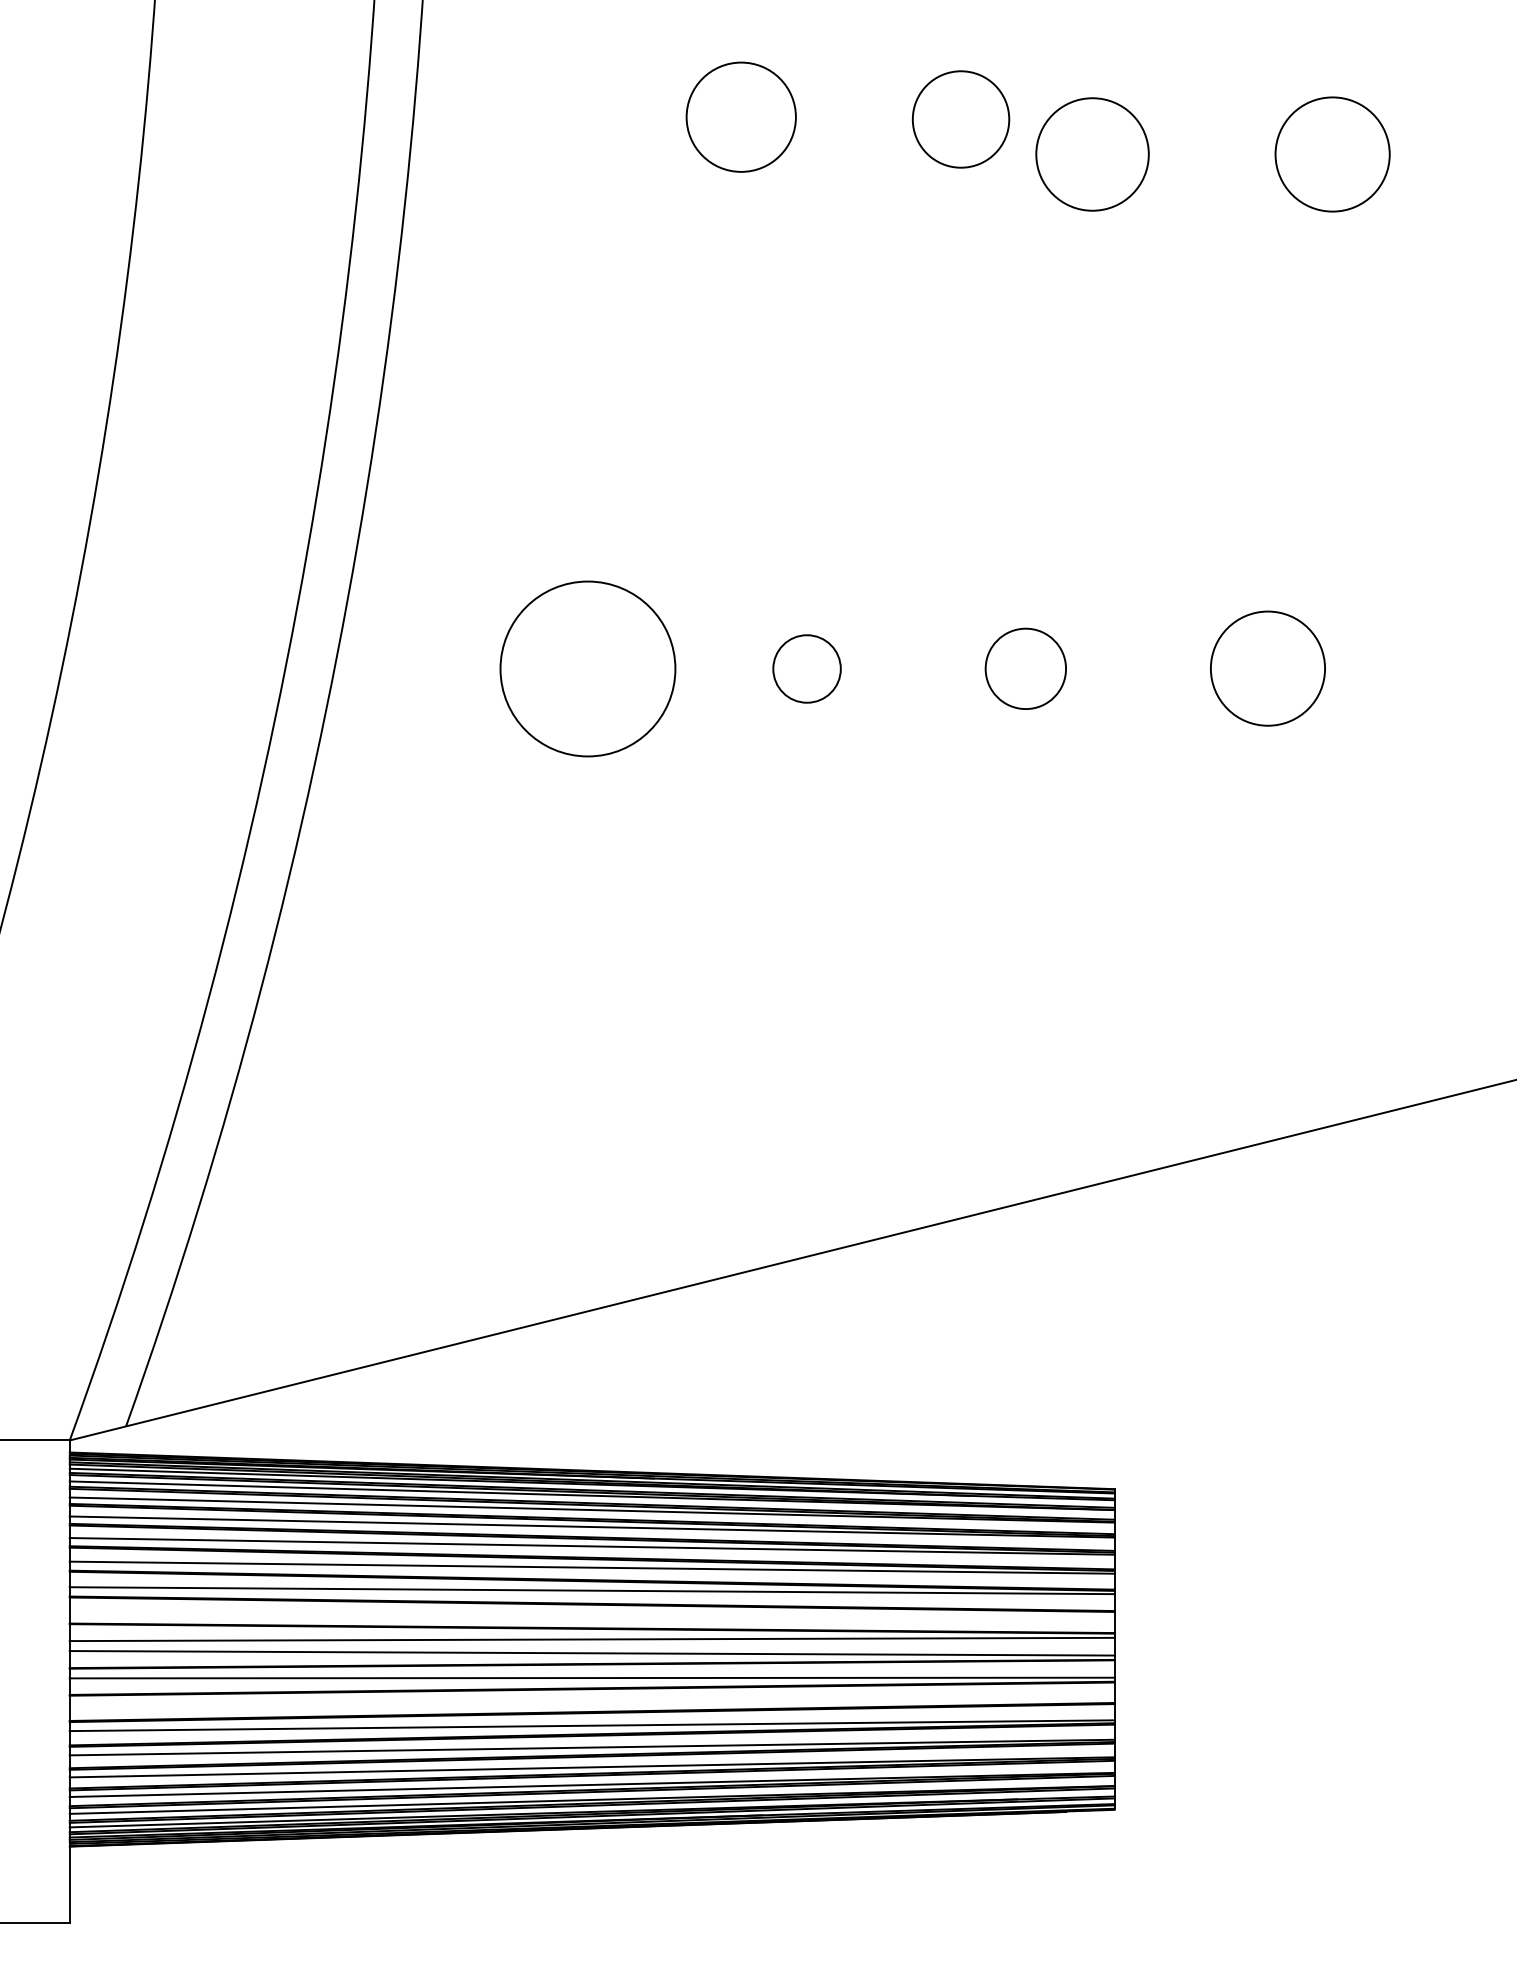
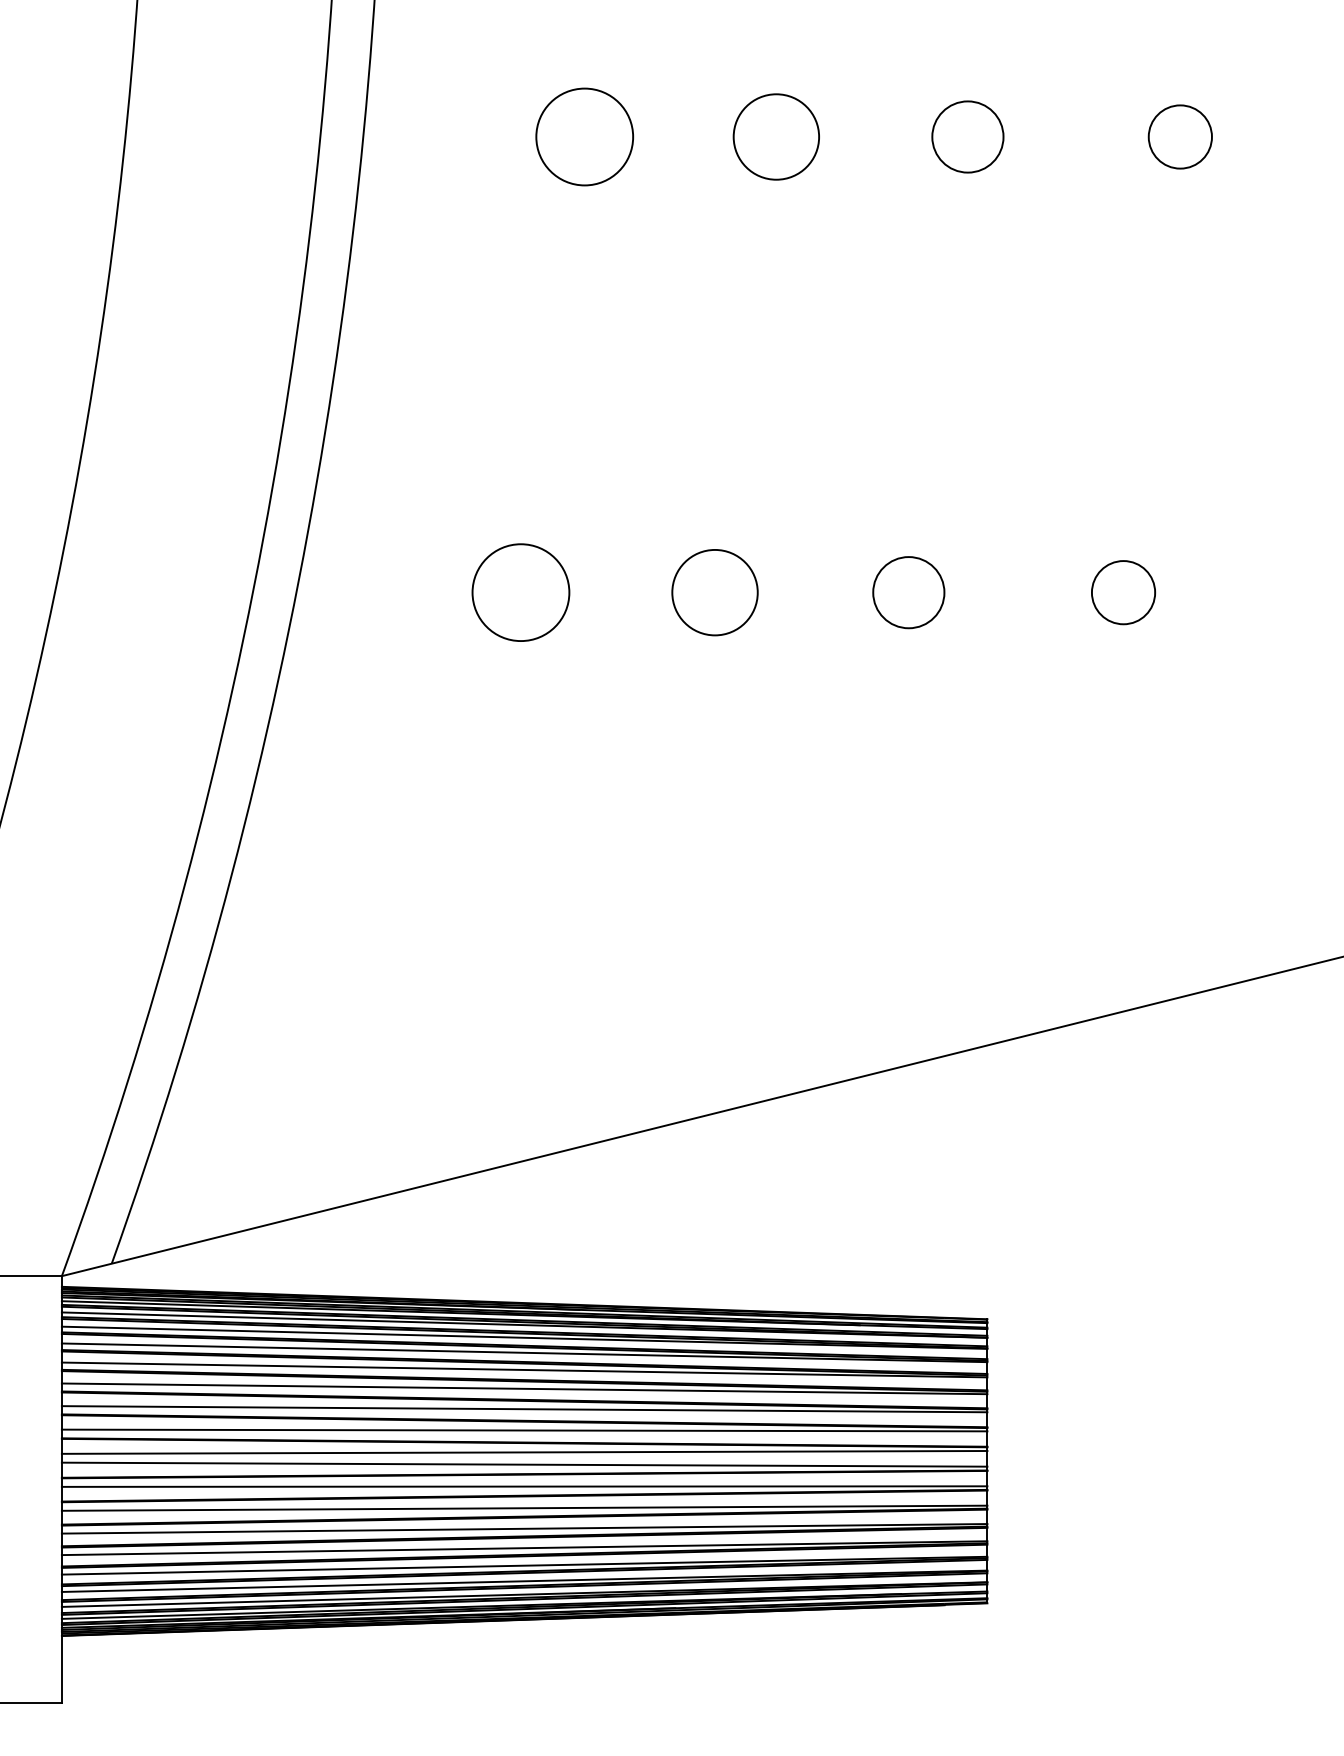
circle: (741, 116) -> (584, 136), moved
circle: (960, 118) -> (775, 136), moved
circle: (1092, 153) -> (967, 136), size x0.71
circle: (1331, 153) -> (1179, 136), size x0.62
circle: (587, 668) -> (520, 592), size x0.62
circle: (806, 668) -> (714, 592), size x1.43
circle: (1268, 668) -> (1123, 592), size x0.62
line: (591, 1614) -> (524, 1430), added
line: (591, 1701) -> (524, 1507), added

